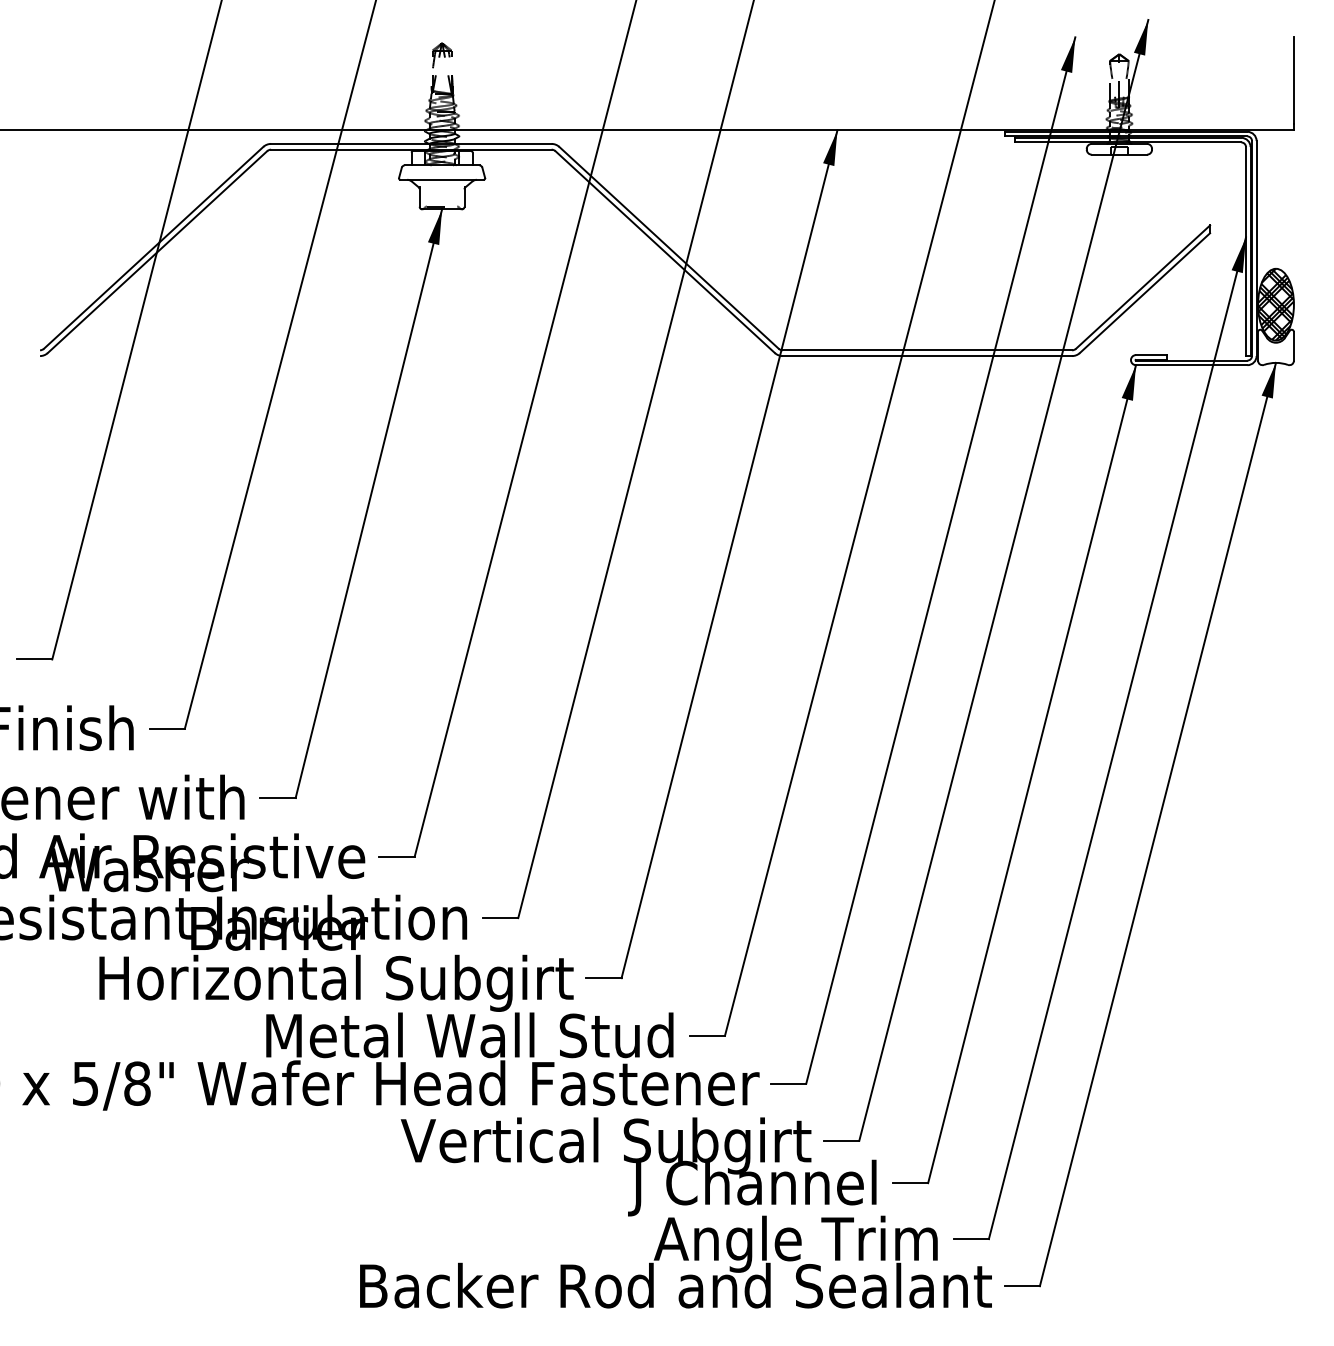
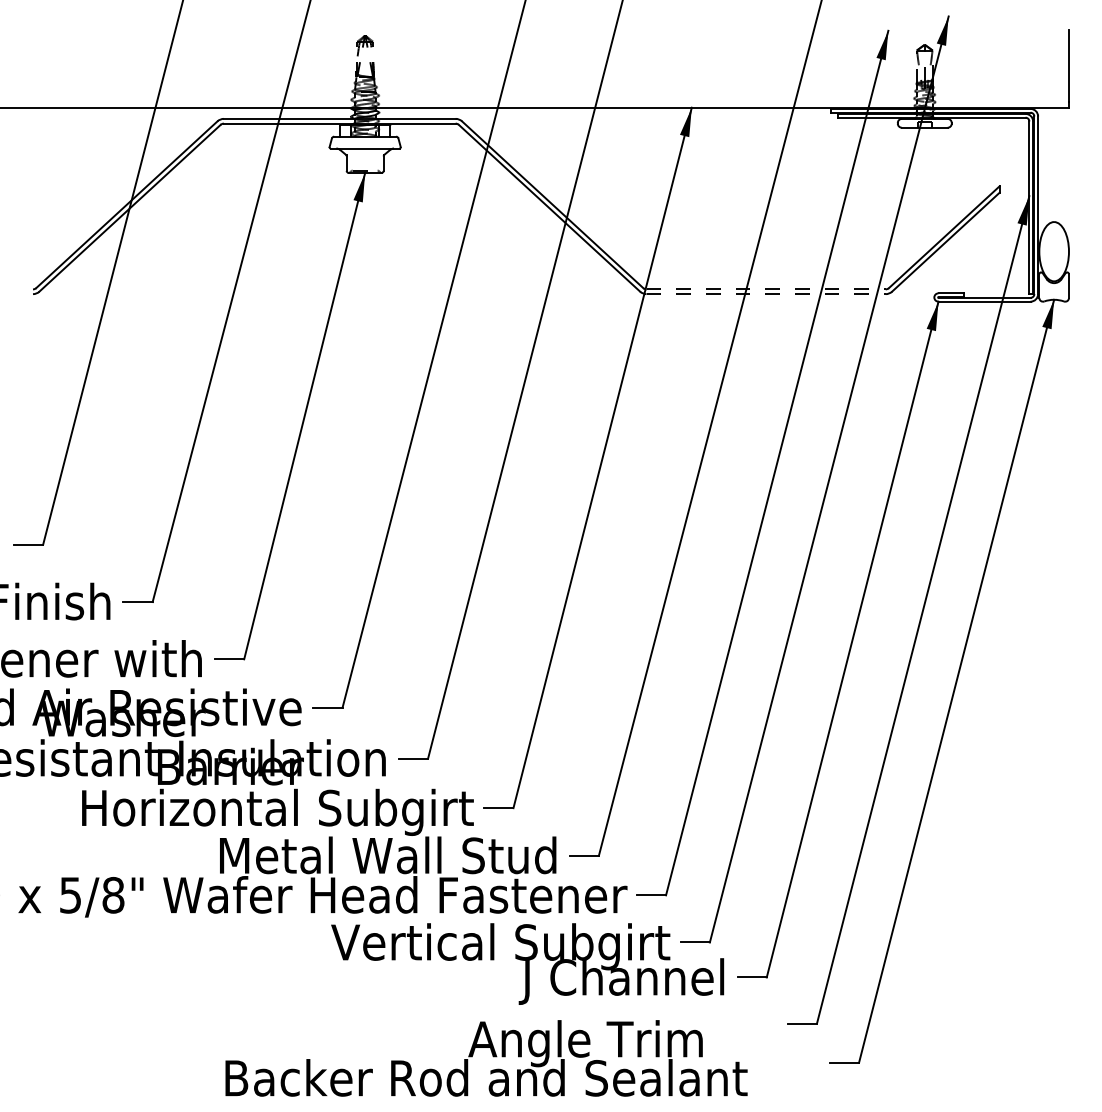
hatch: (1275, 304) -> (1053, 251), removed
line: (927, 350) -> (766, 289), solid -> dashed
line: (927, 356) -> (766, 294), solid -> dashed
text: (675, 1261) -> (486, 1057), moved

